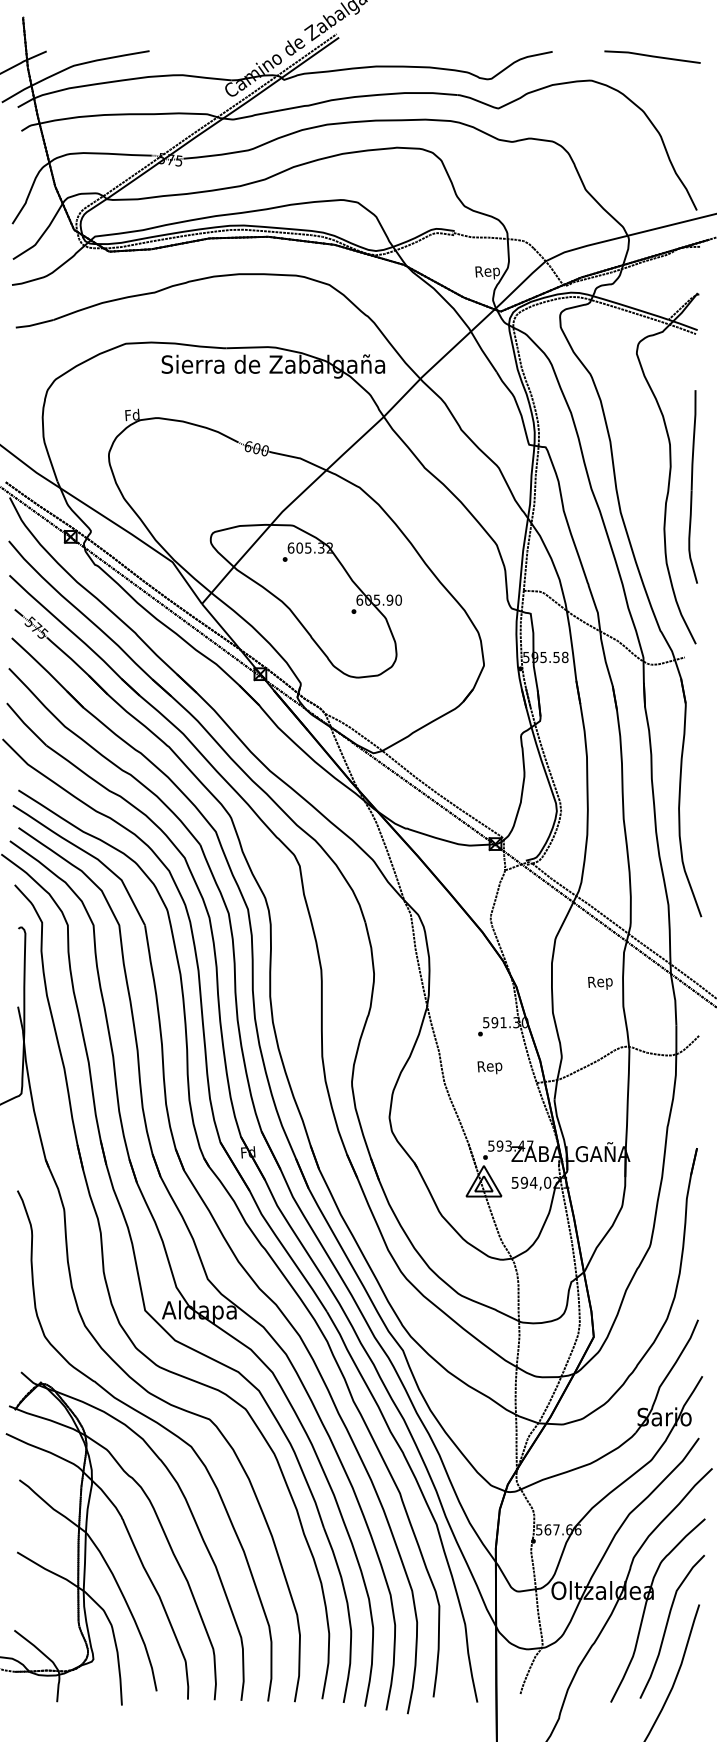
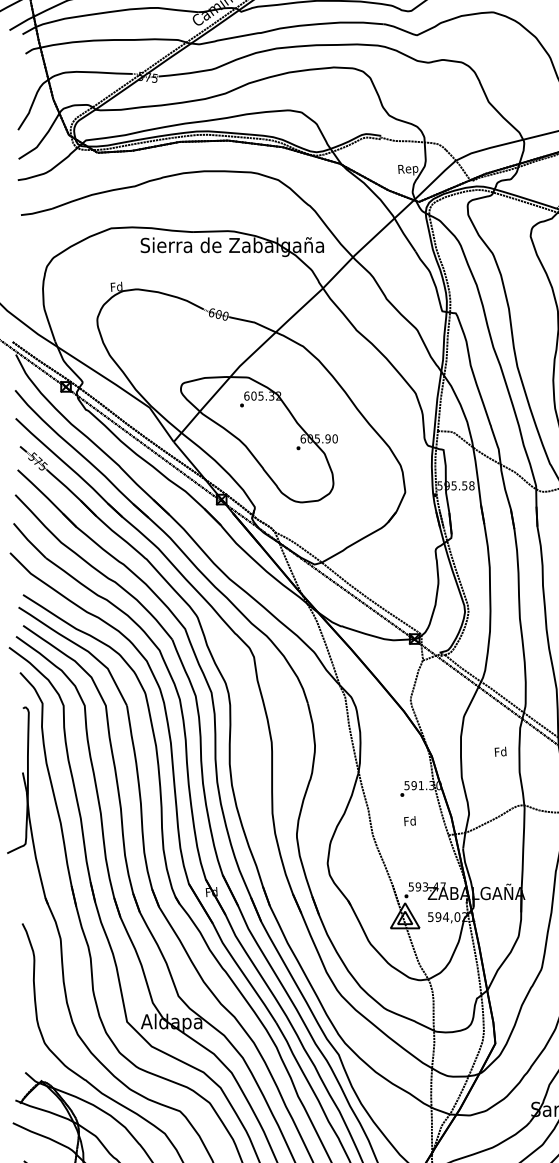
text: (600, 982) -> (500, 752), Rep -> Fd
text: (489, 1066) -> (409, 821), Rep -> Fd

